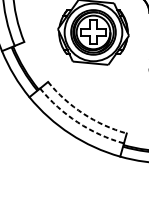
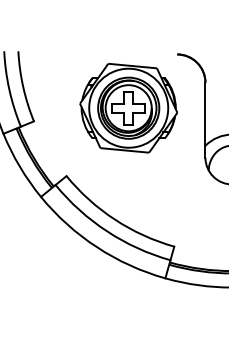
arc: (83, 113) -> (115, 219), dashed -> solid
arc: (77, 122) -> (107, 231), dashed -> solid

